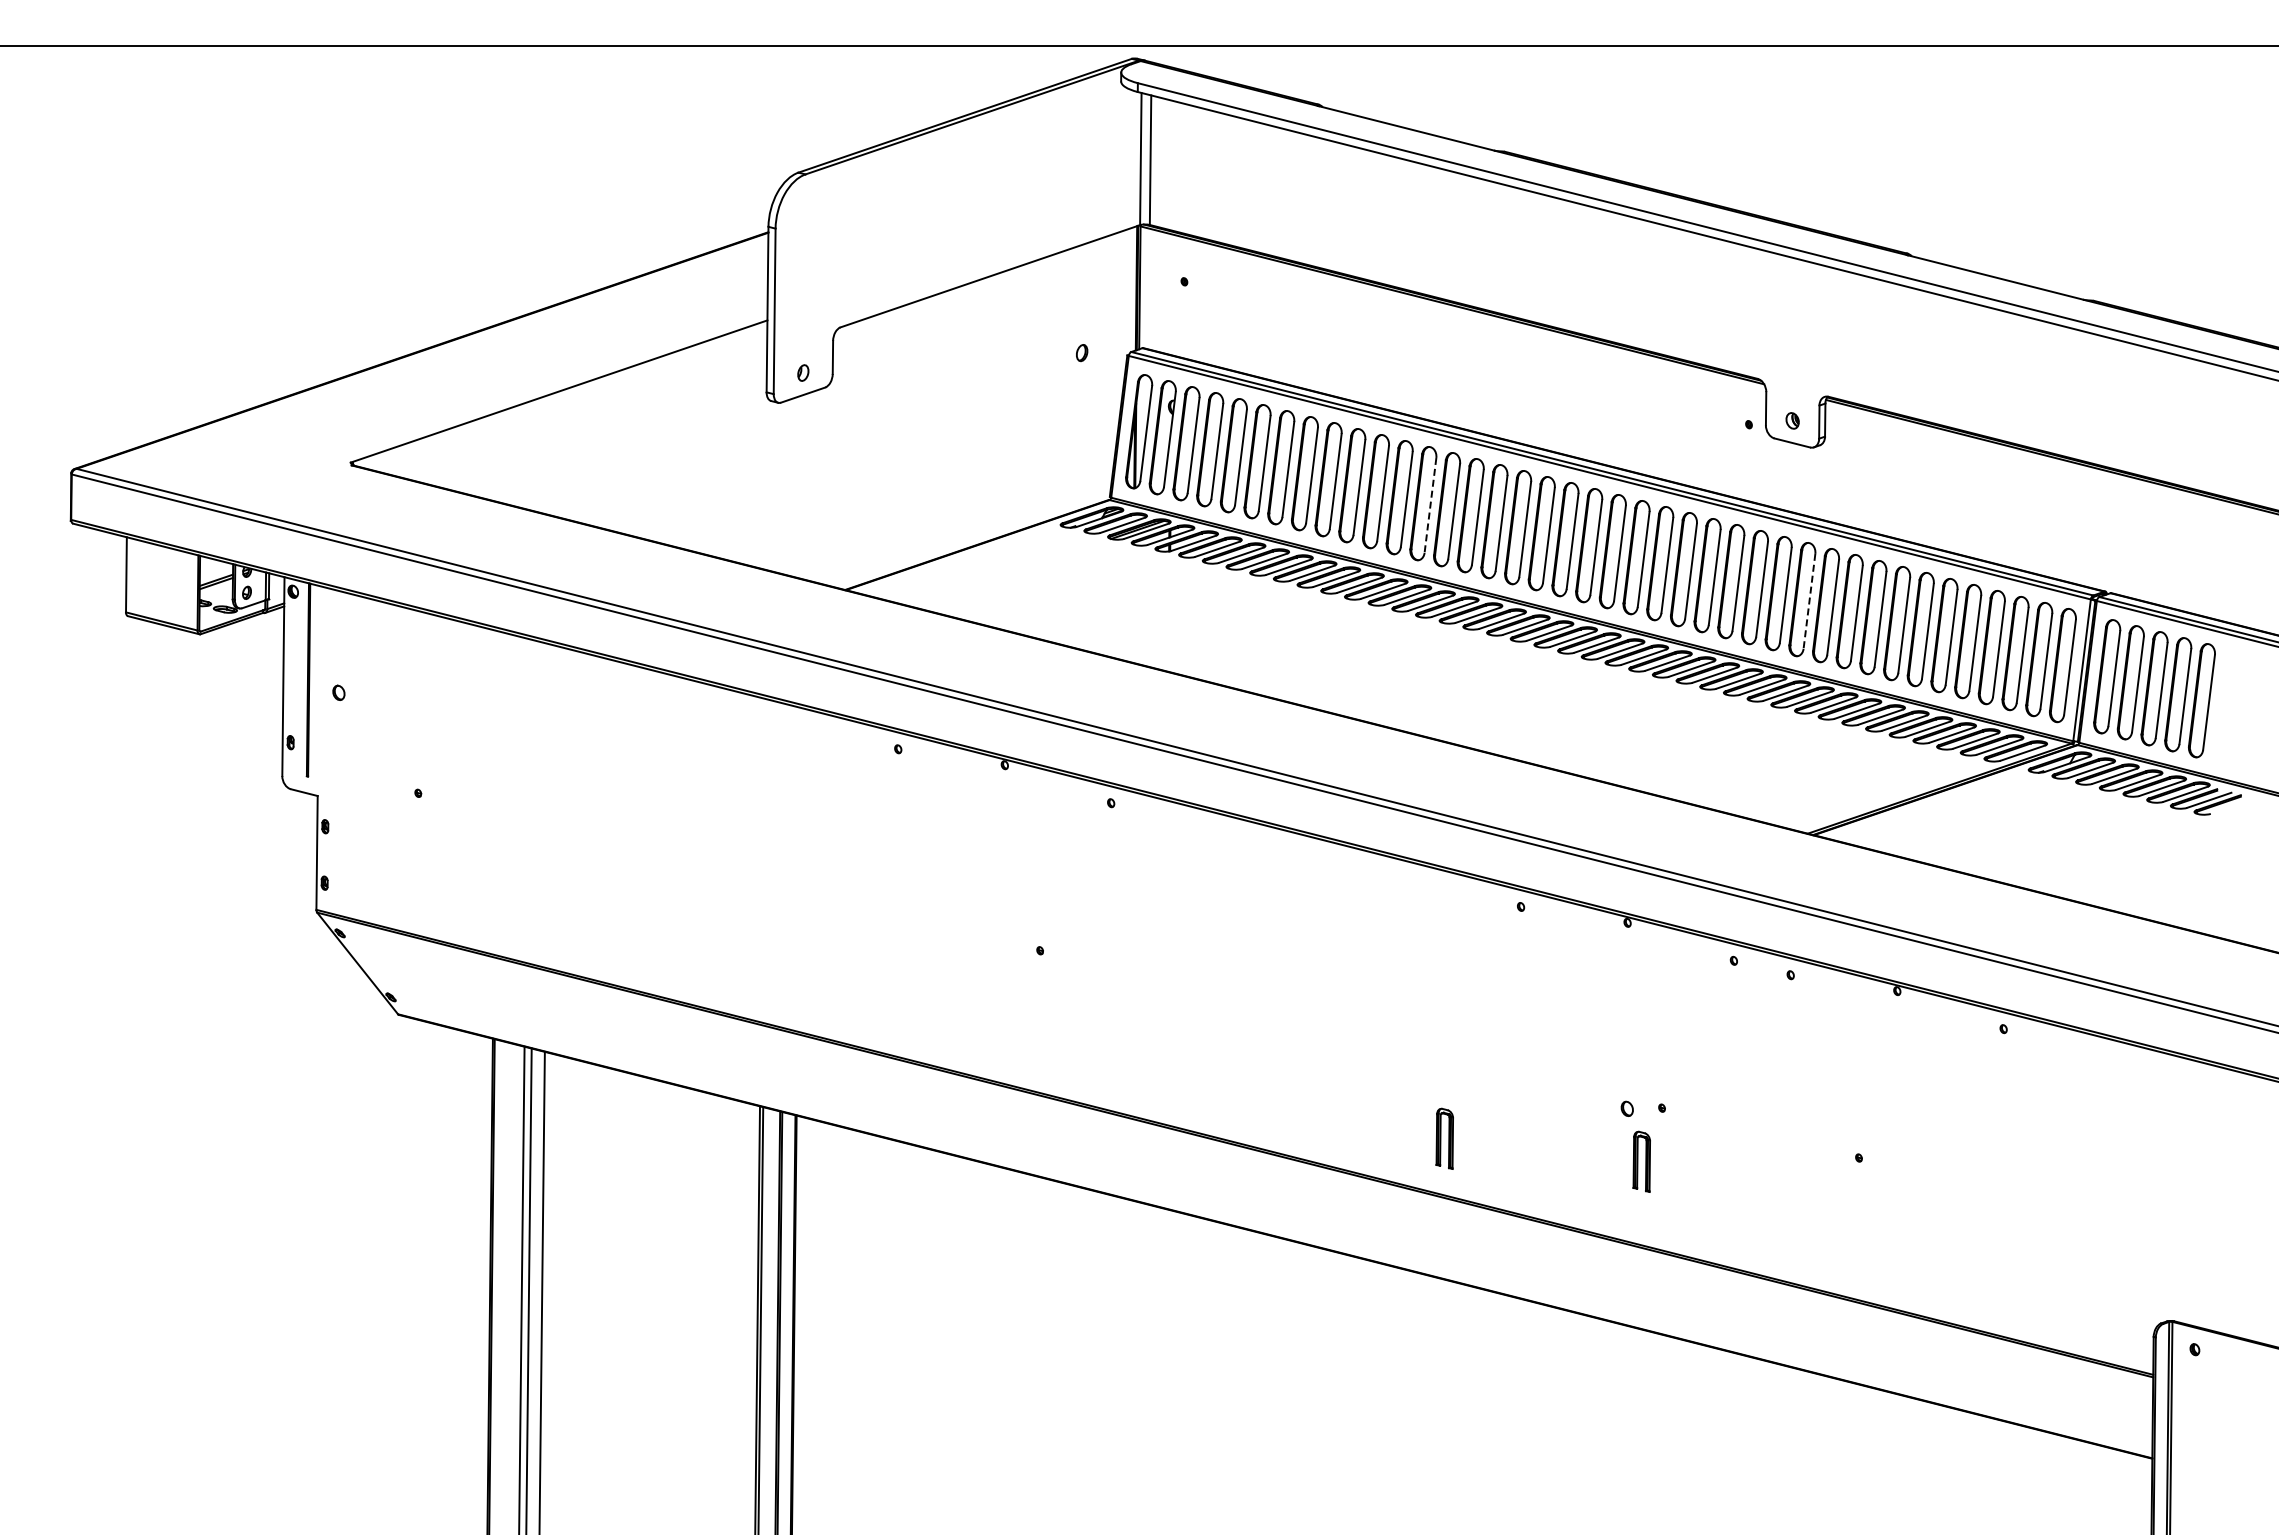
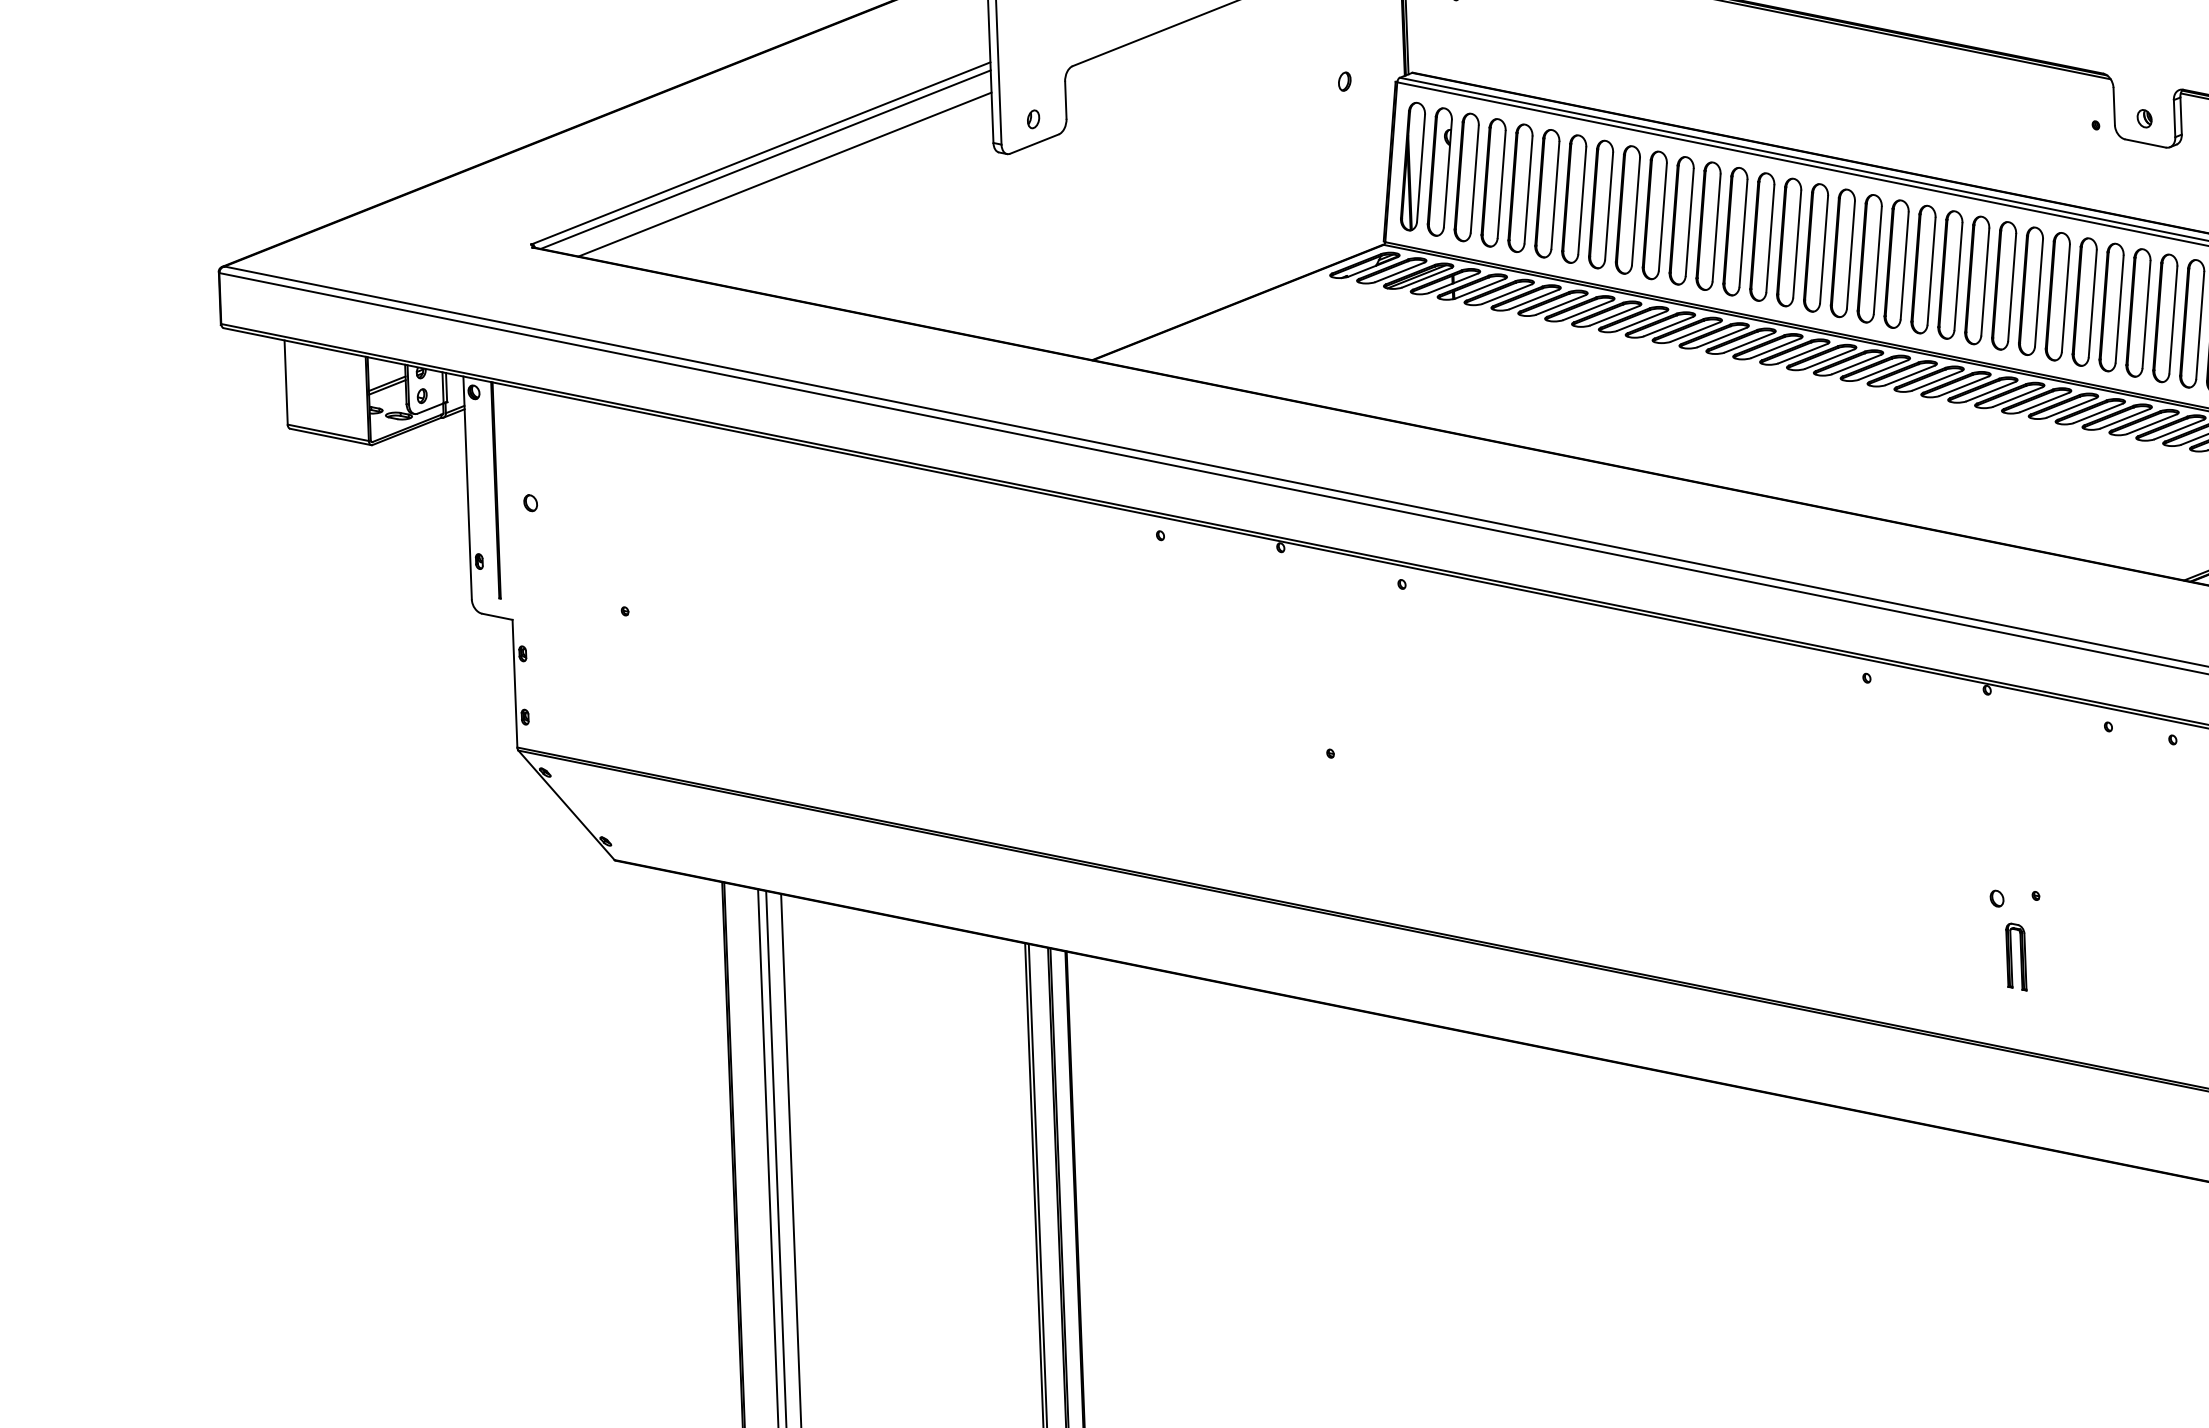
line: (563, 396) -> (766, 158), added
line: (579, 411) -> (784, 174), added
line: (1430, 505) -> (1743, 233), dashed -> solid
line: (1809, 601) -> (2173, 320), dashed -> solid
part: (1444, 1138) -> (1793, 941), removed

